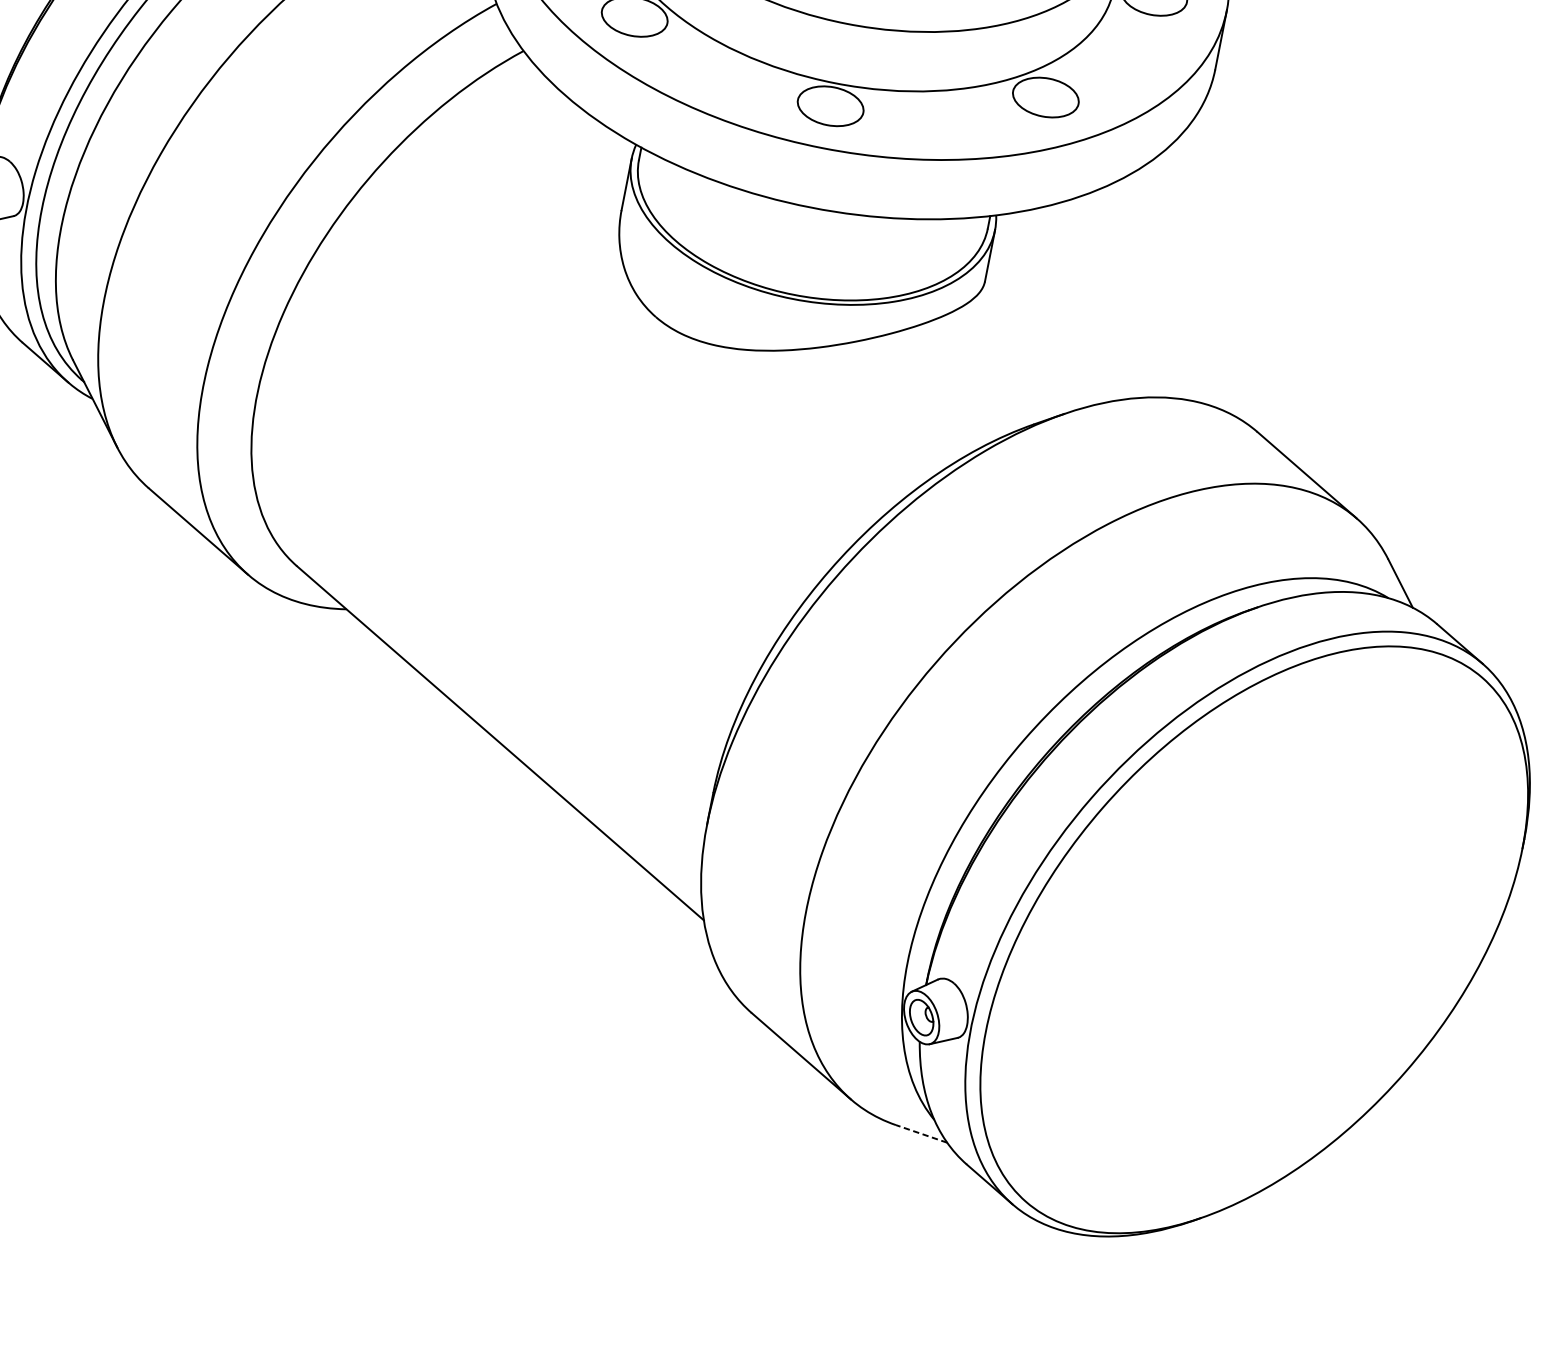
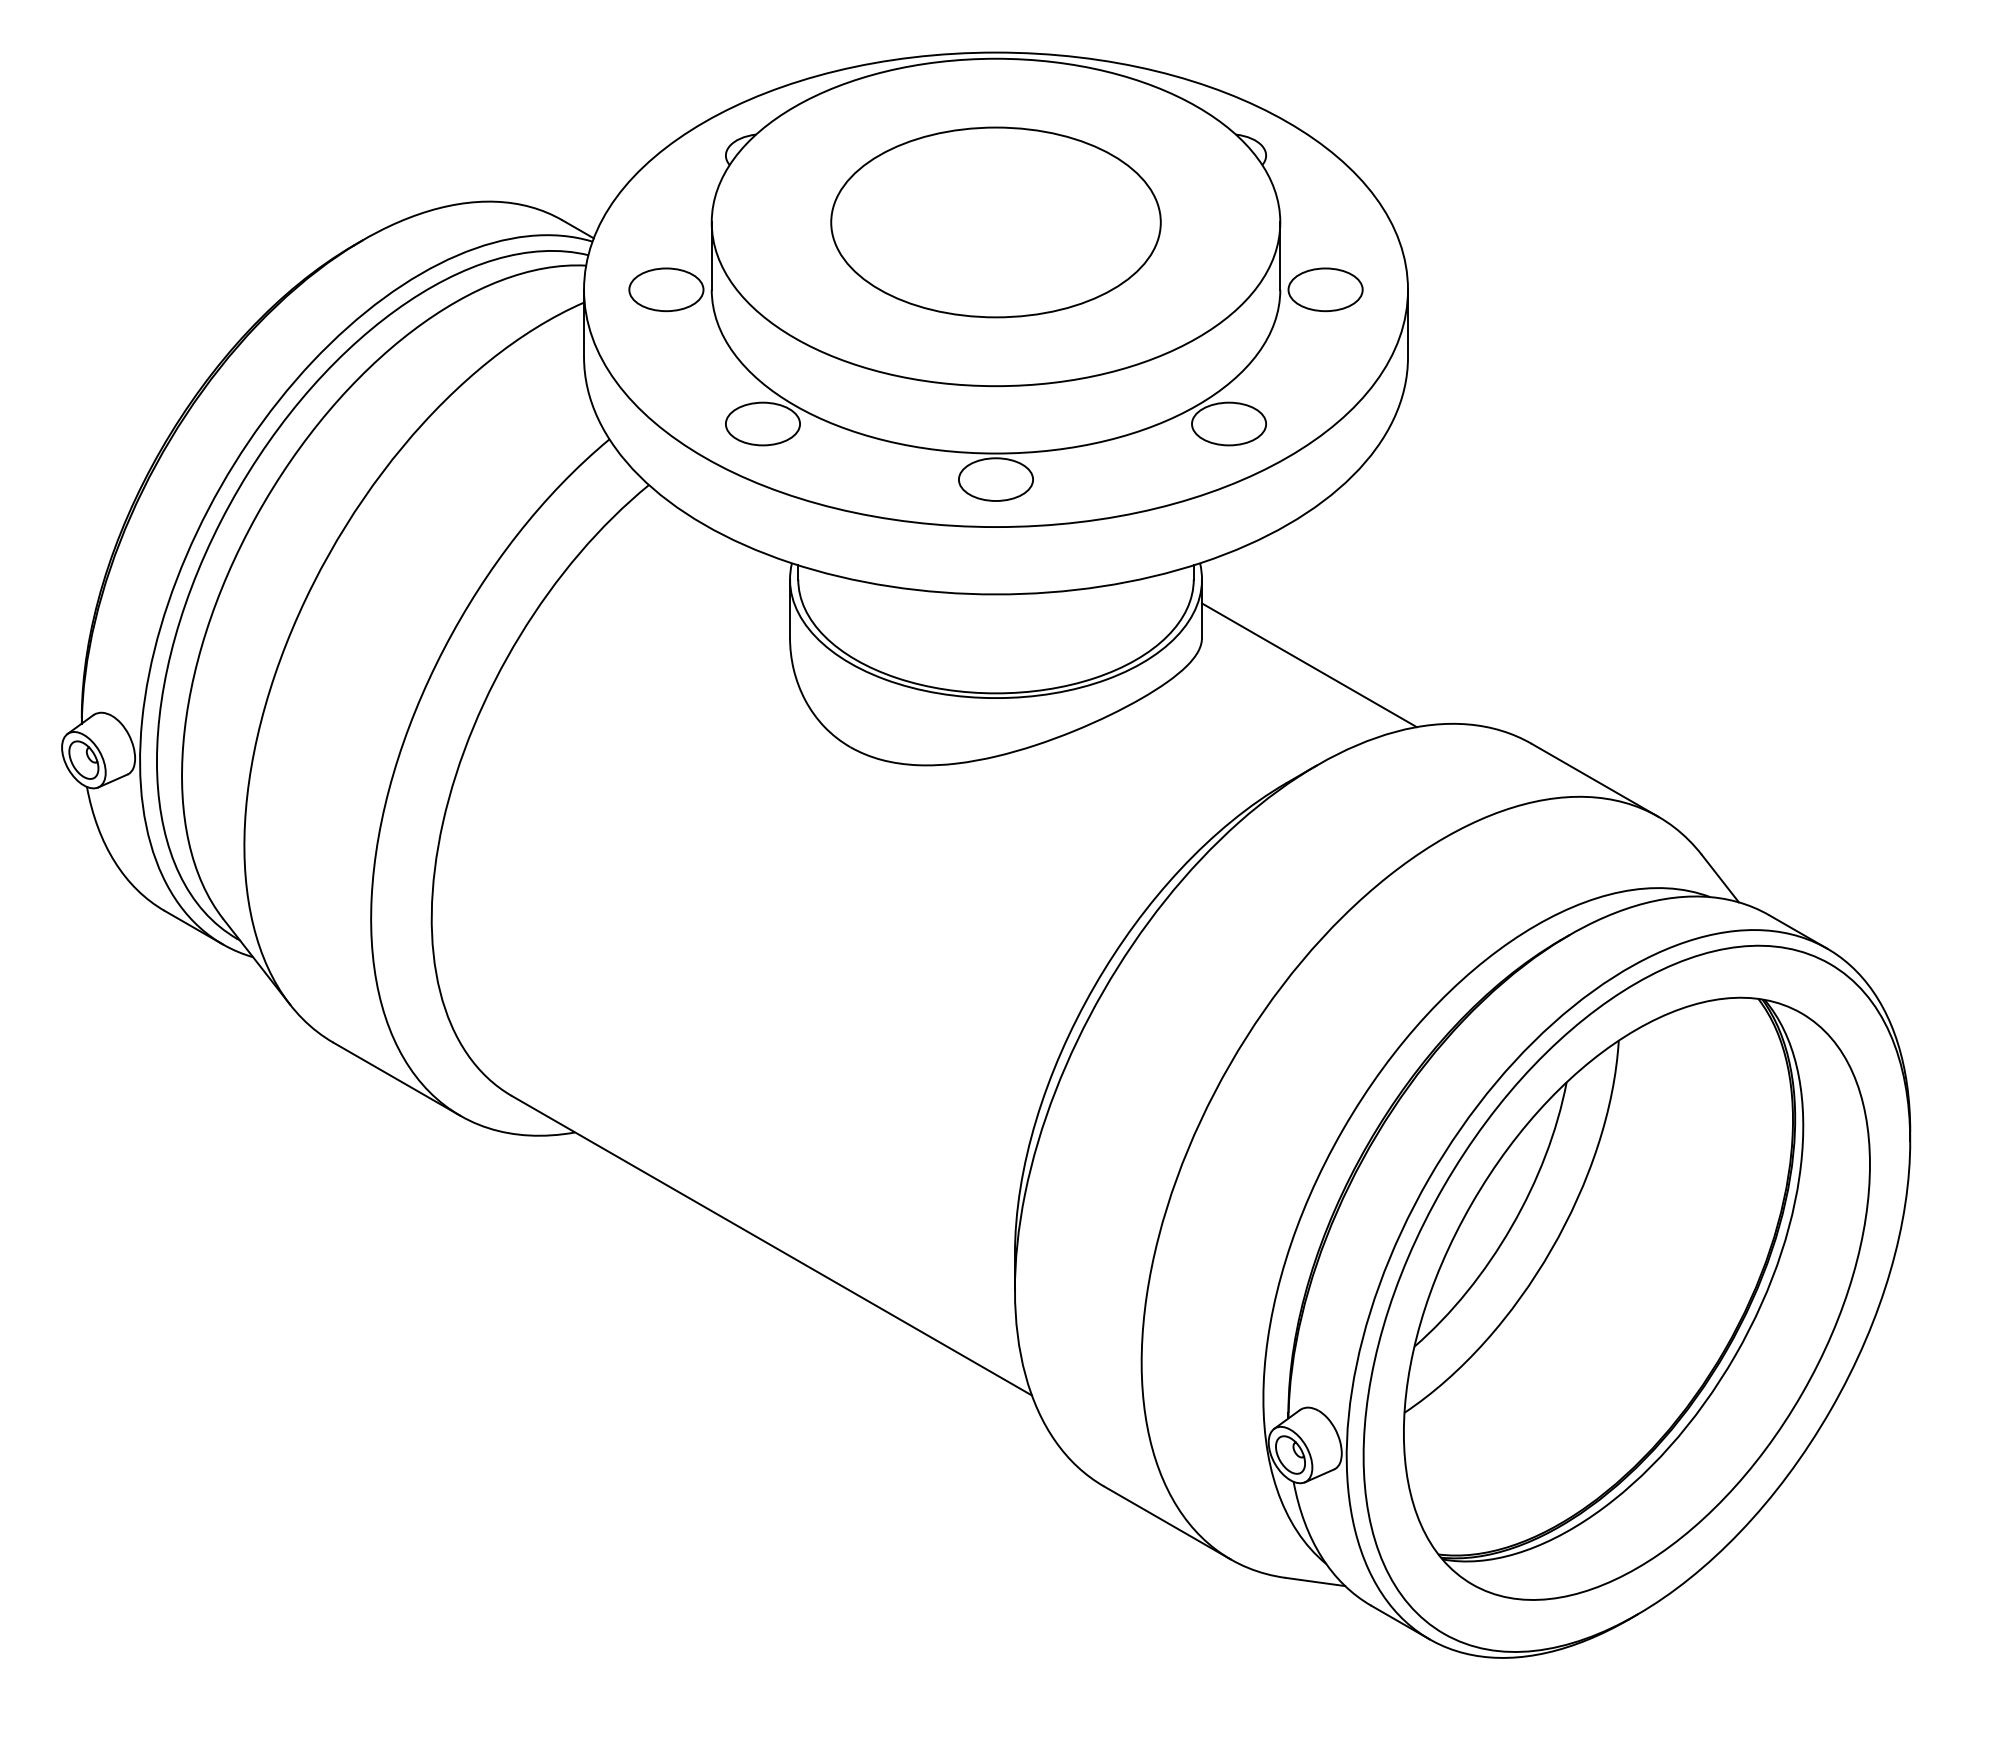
line: (1075, 324) -> (1309, 665), added
part: (1253, 939) -> (1636, 1298), added
line: (920, 1133) -> (1314, 1581), dashed -> solid

